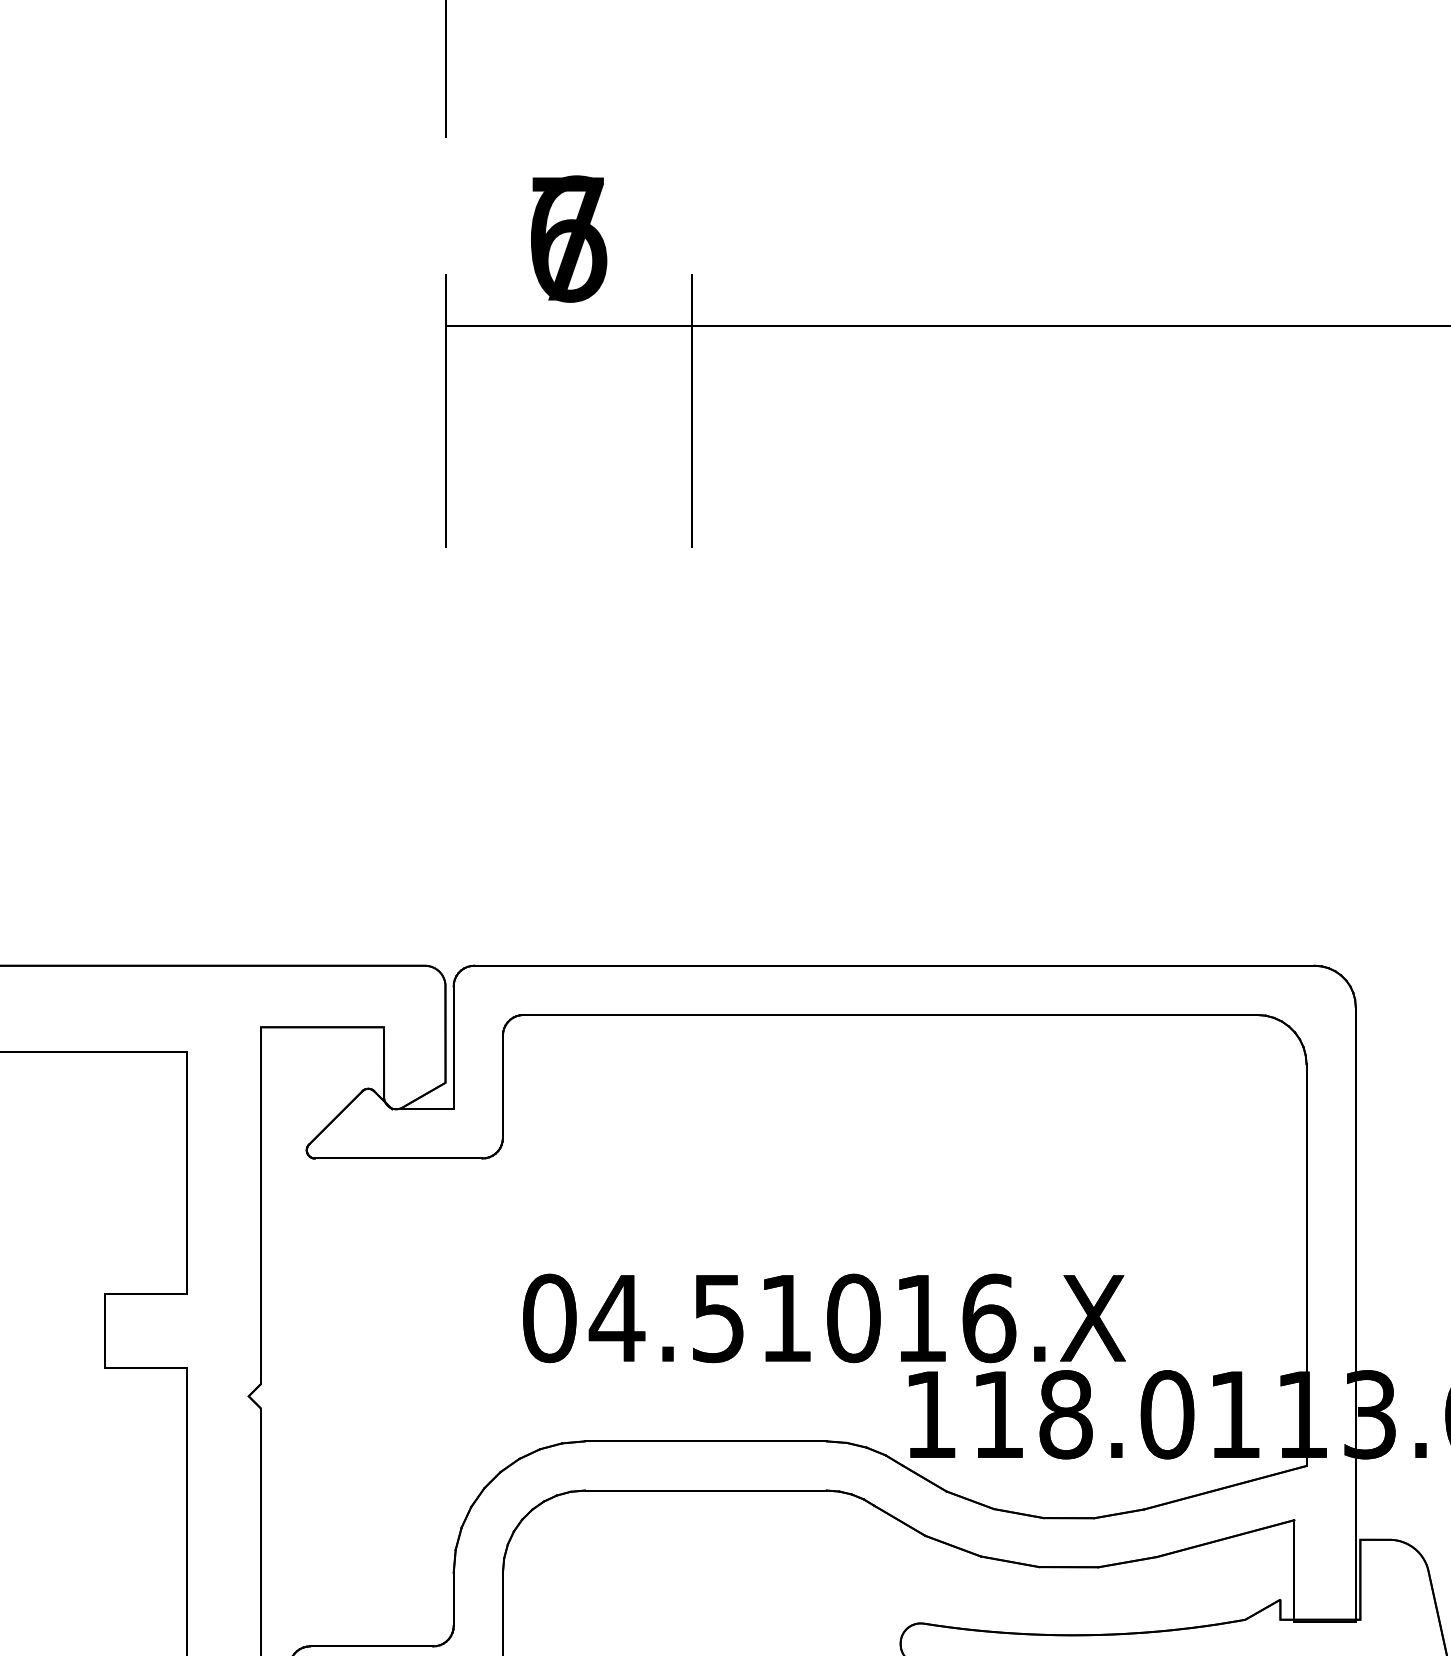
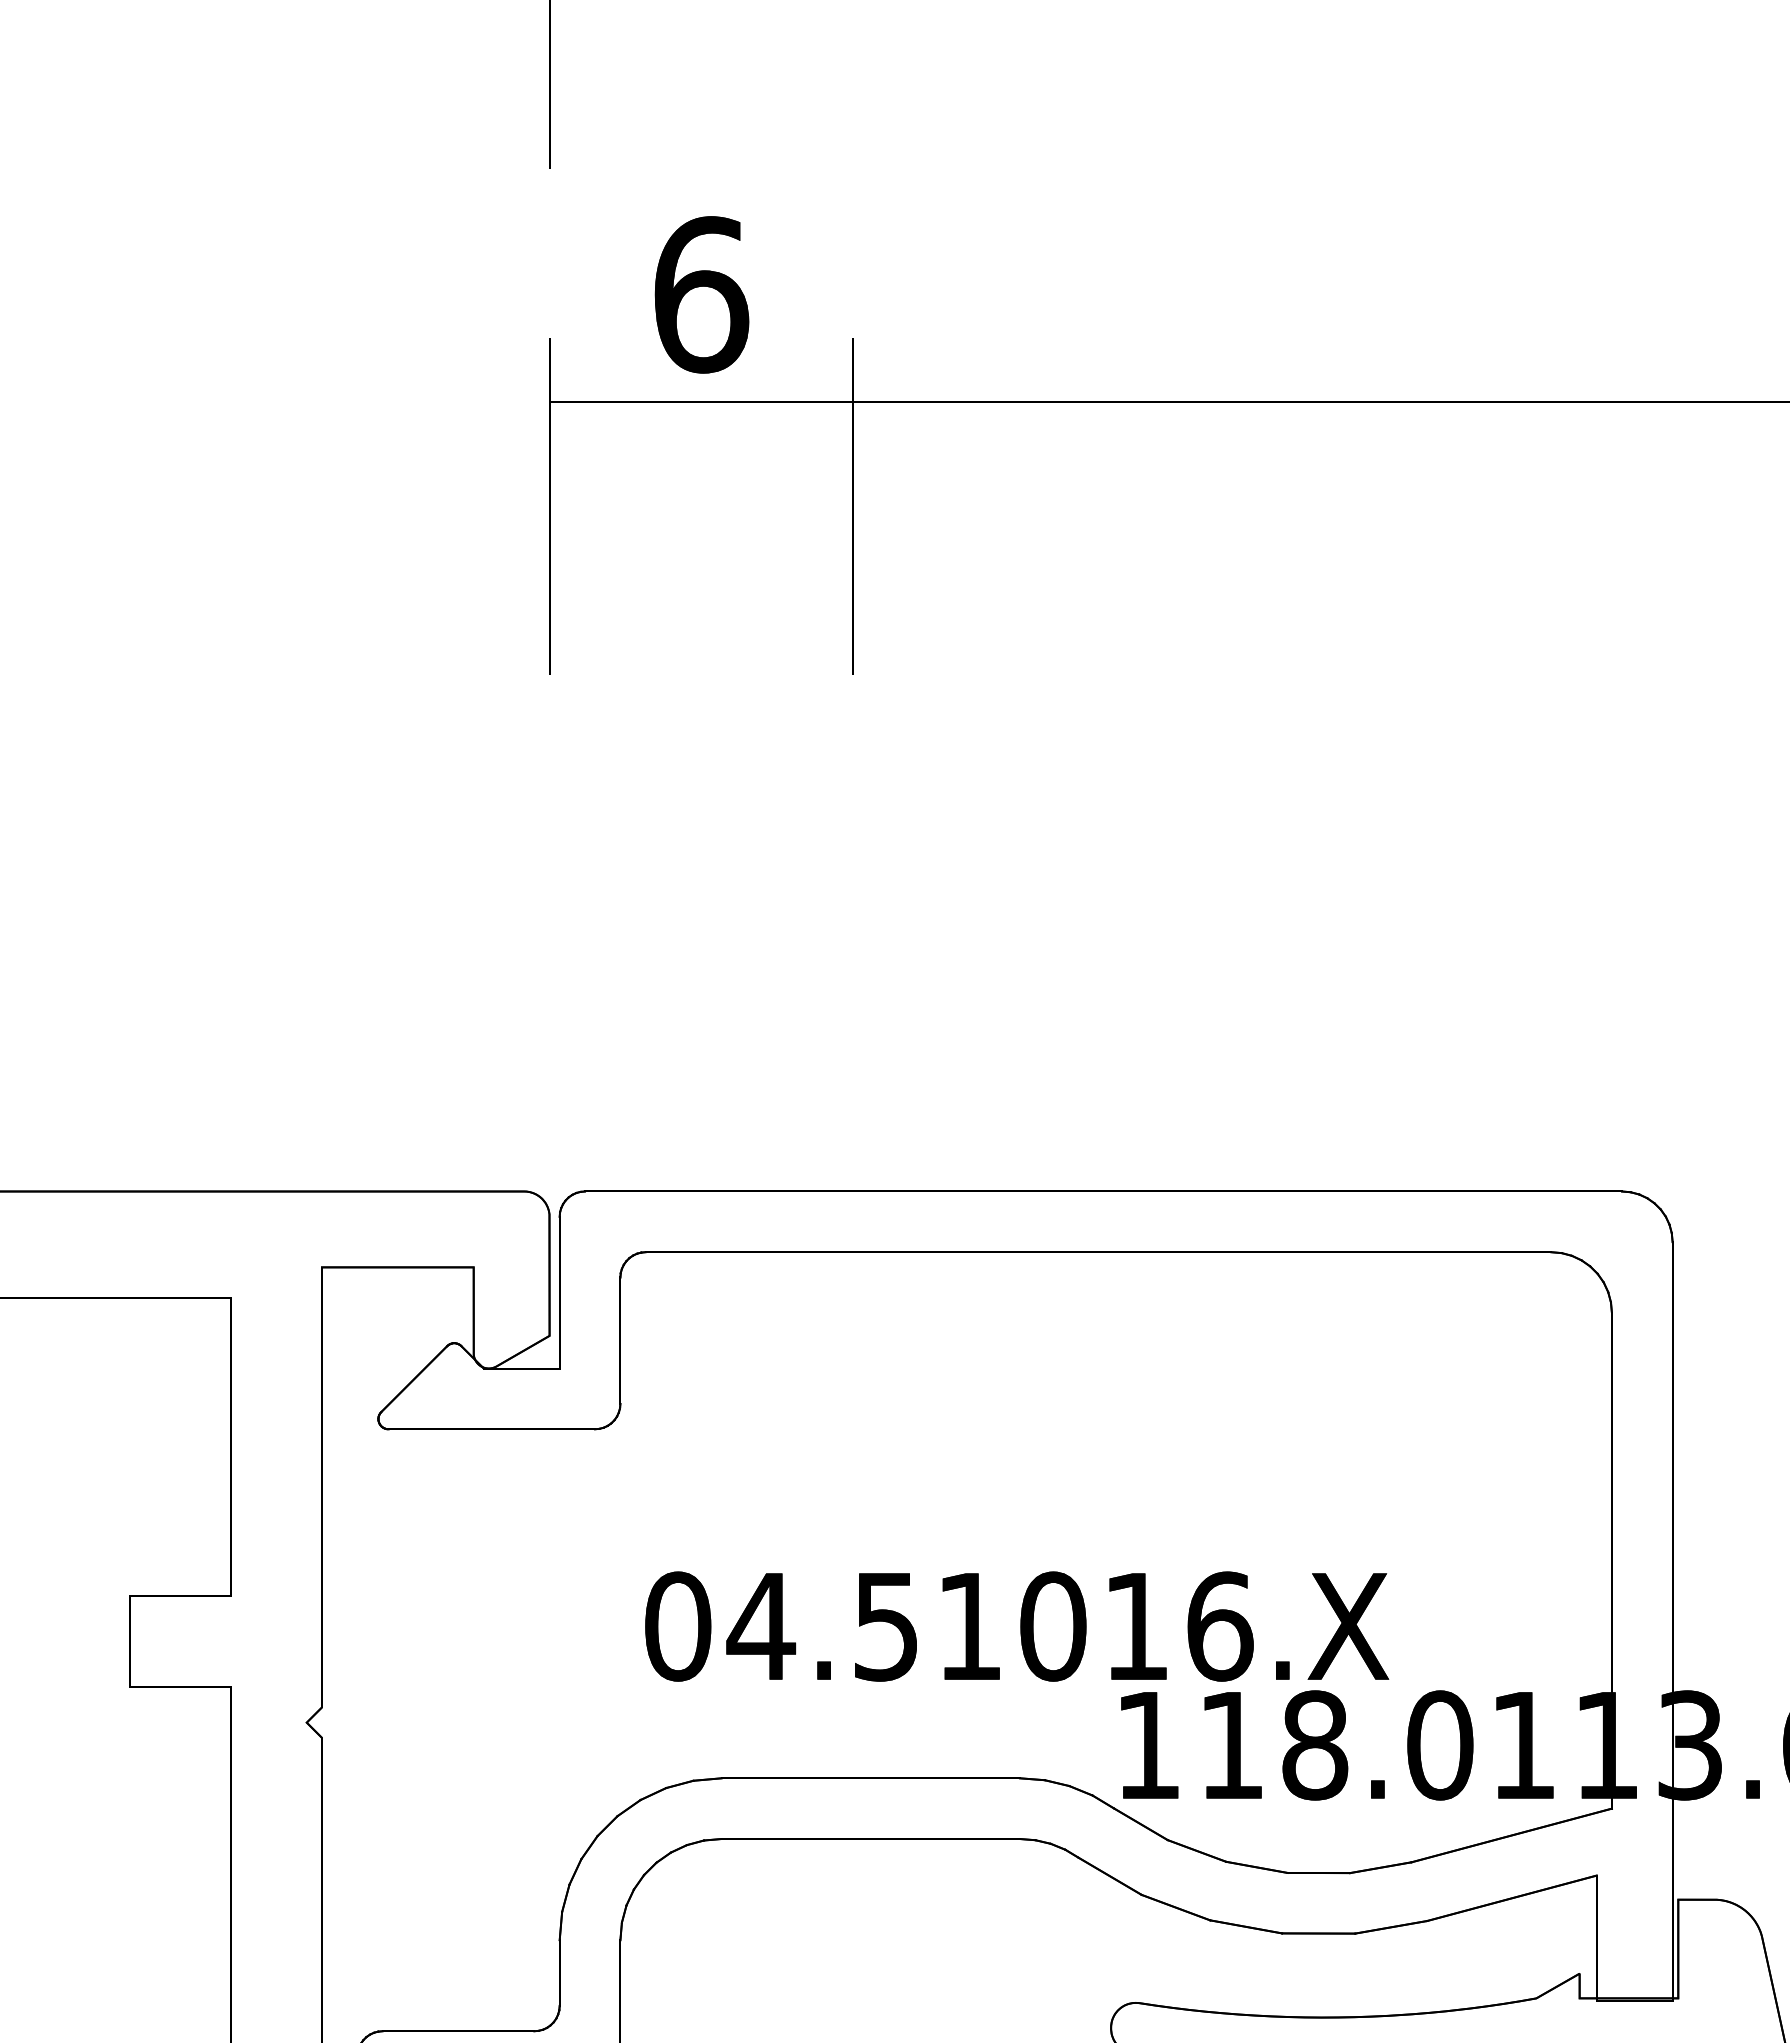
text: (569, 238) -> (702, 294), 7 -> 6

